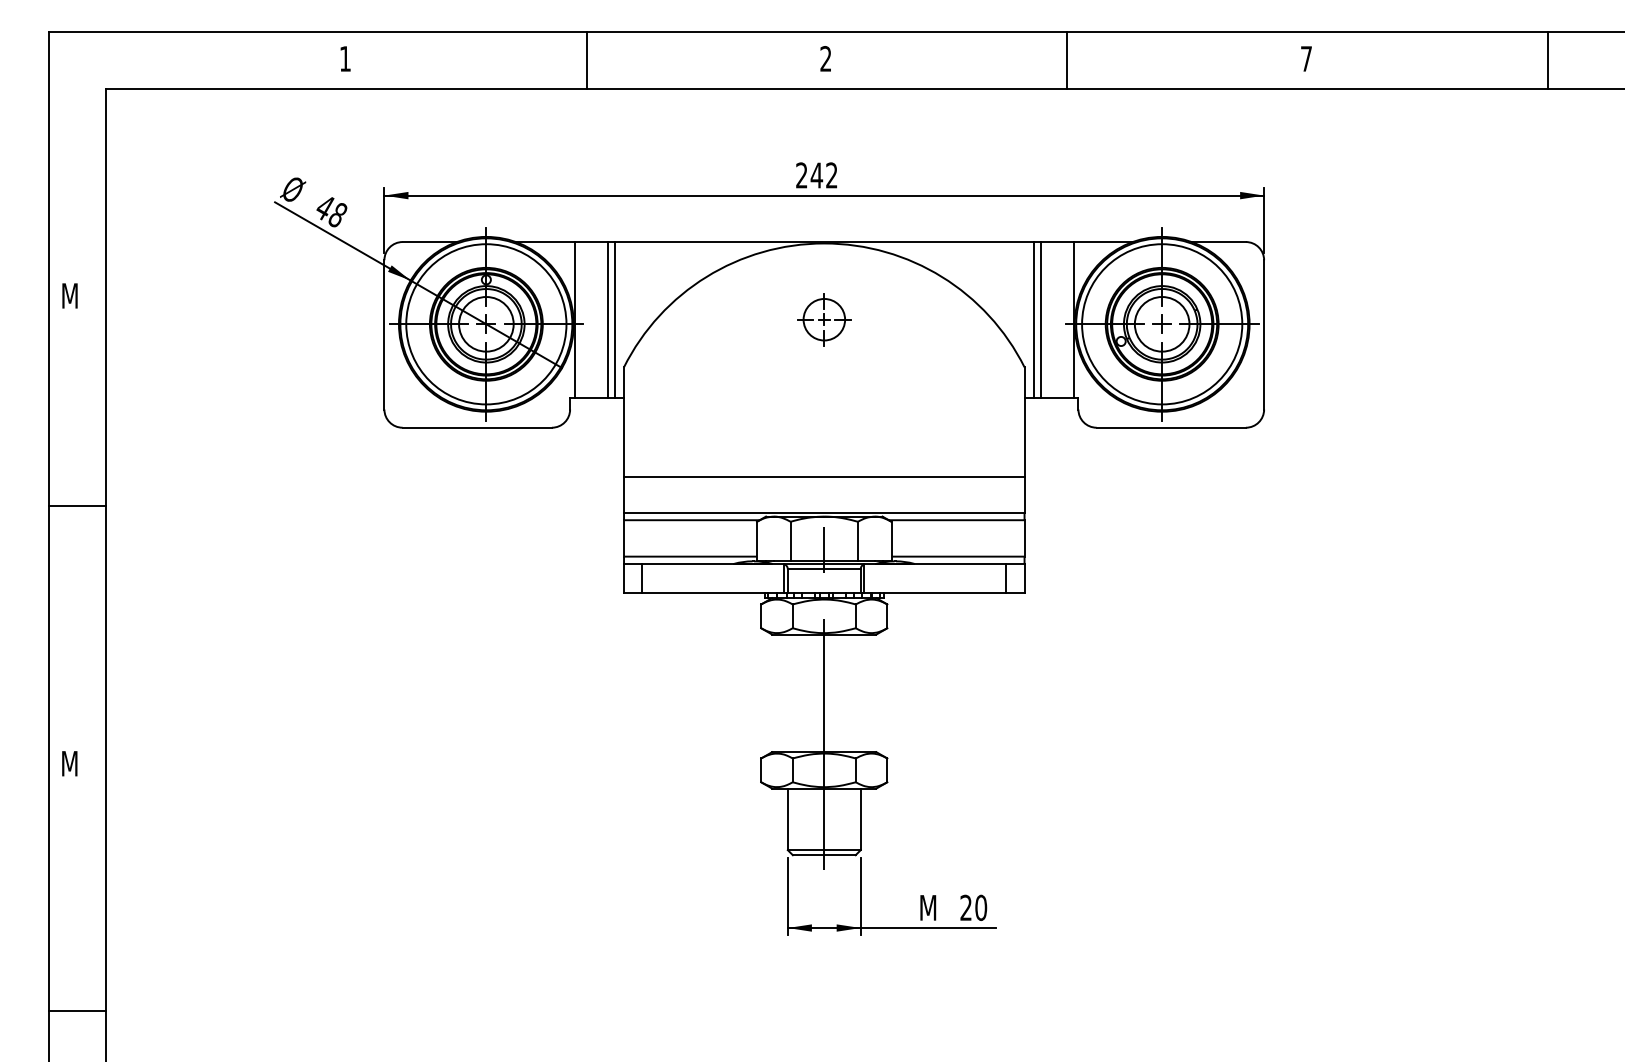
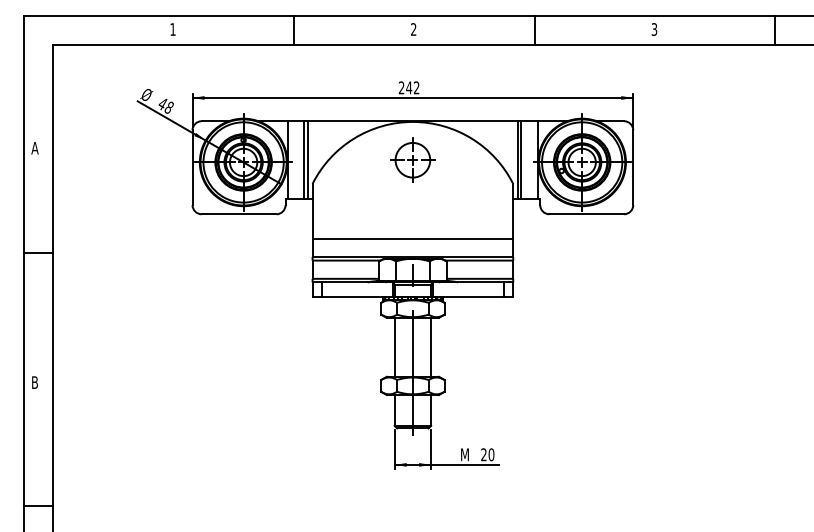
text: (1306, 58) -> (654, 29), 7 -> 3
text: (68, 294) -> (34, 147), M -> A
part: (823, 318) -> (412, 159), size x1.67
line: (787, 691) -> (394, 346), added
line: (861, 691) -> (431, 346), added
text: (68, 763) -> (34, 382), M -> B

